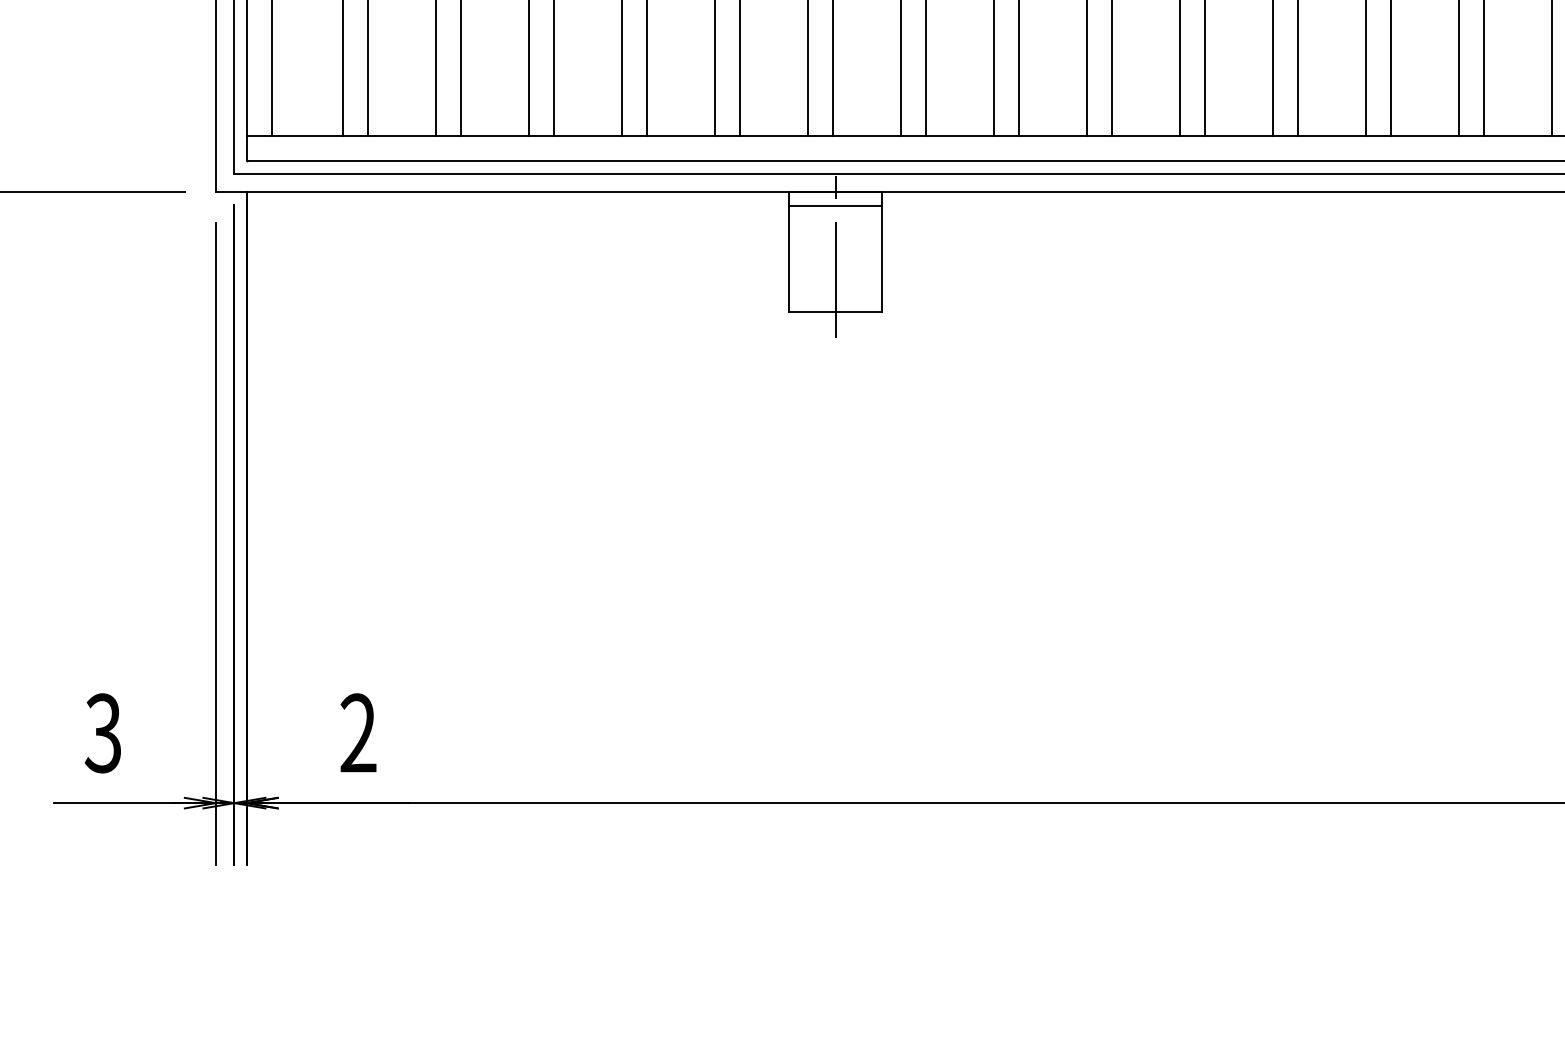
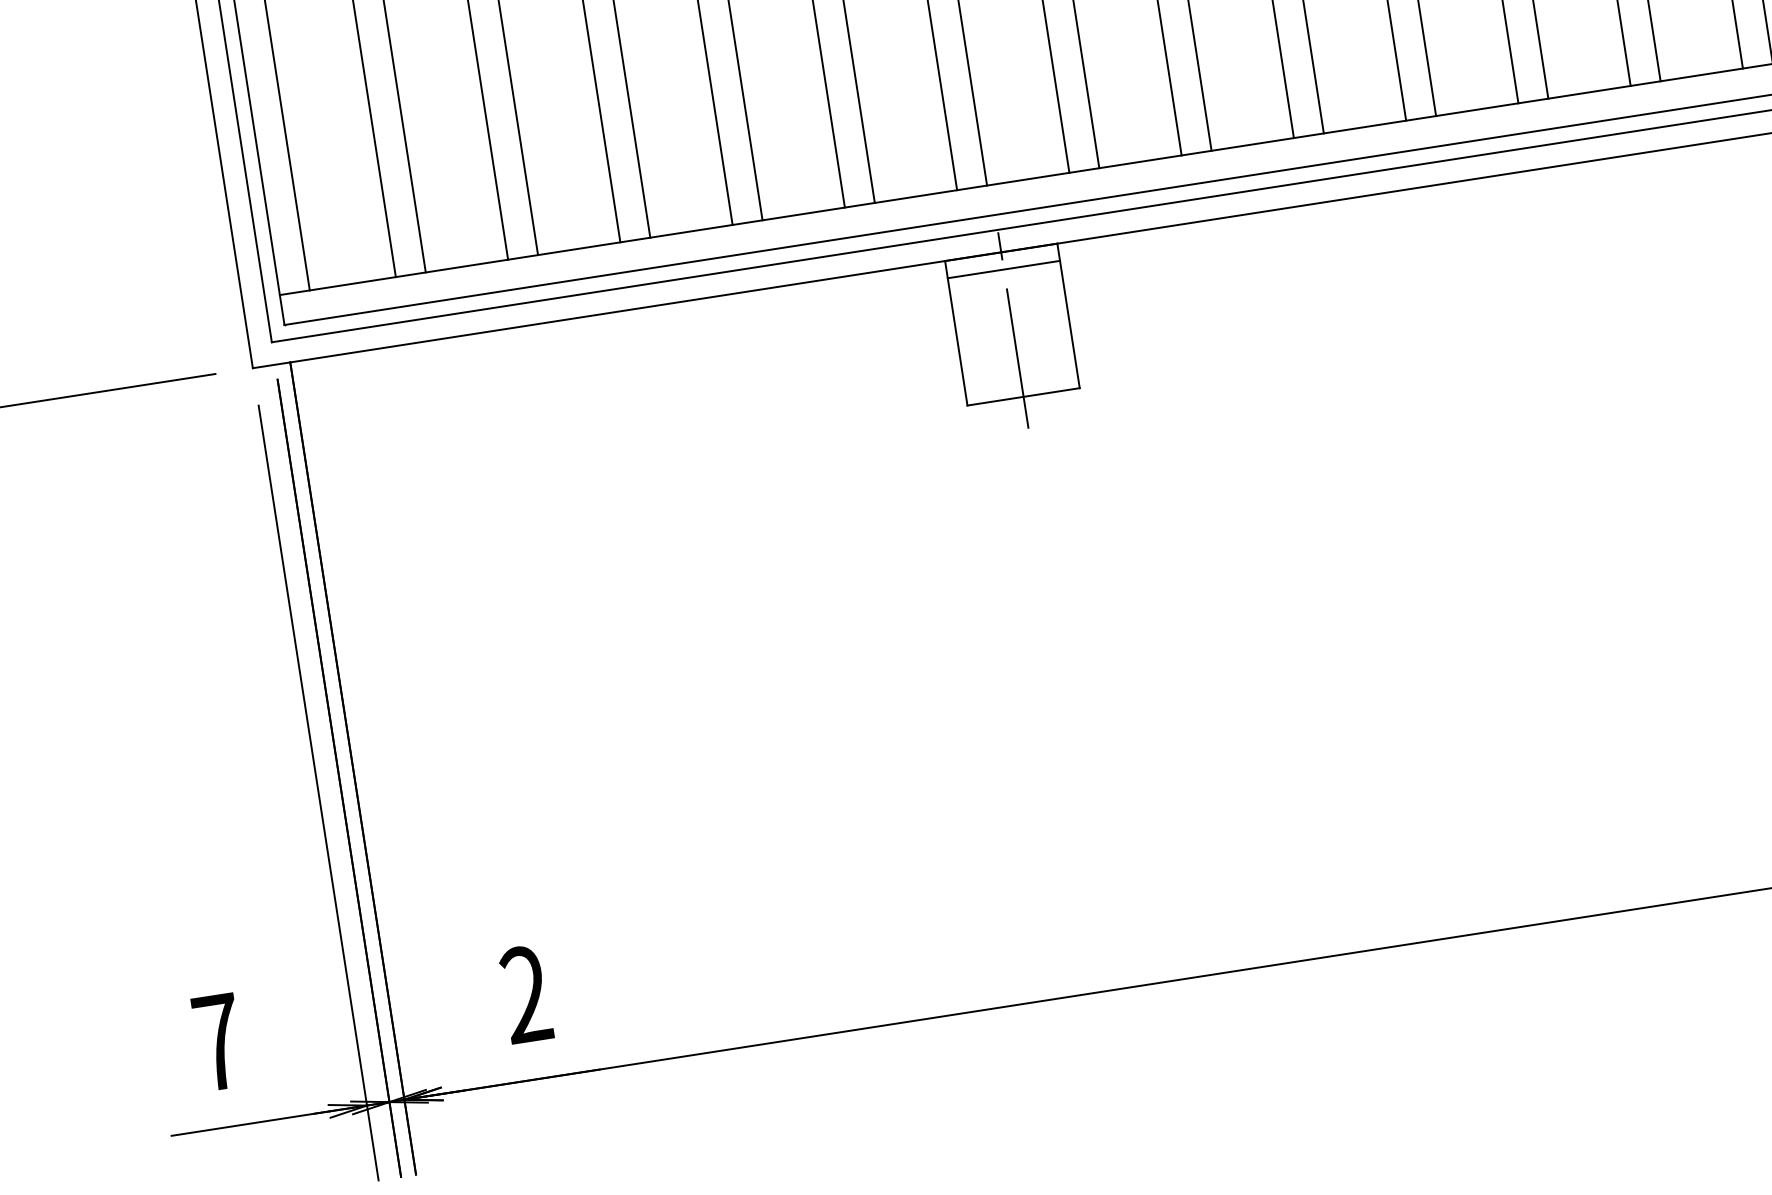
text: (102, 733) -> (217, 1042), 3 -> 7

